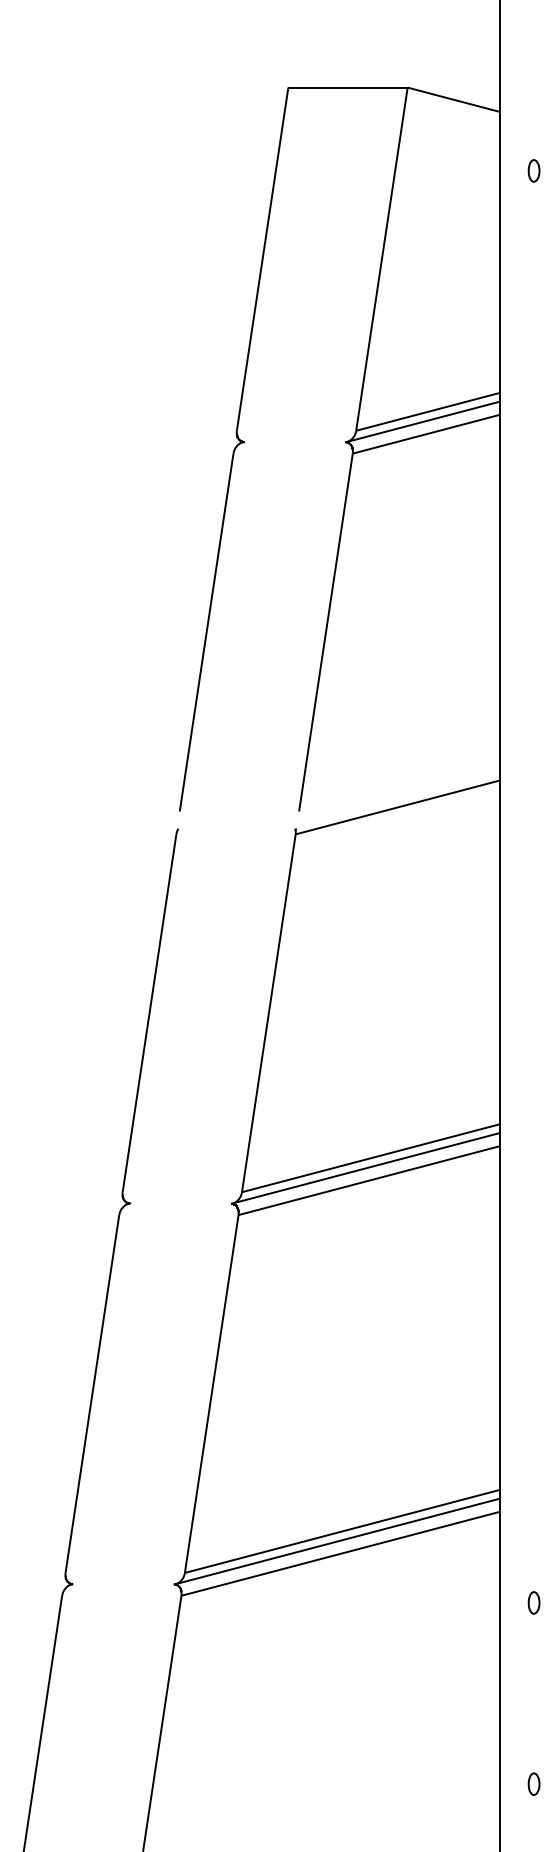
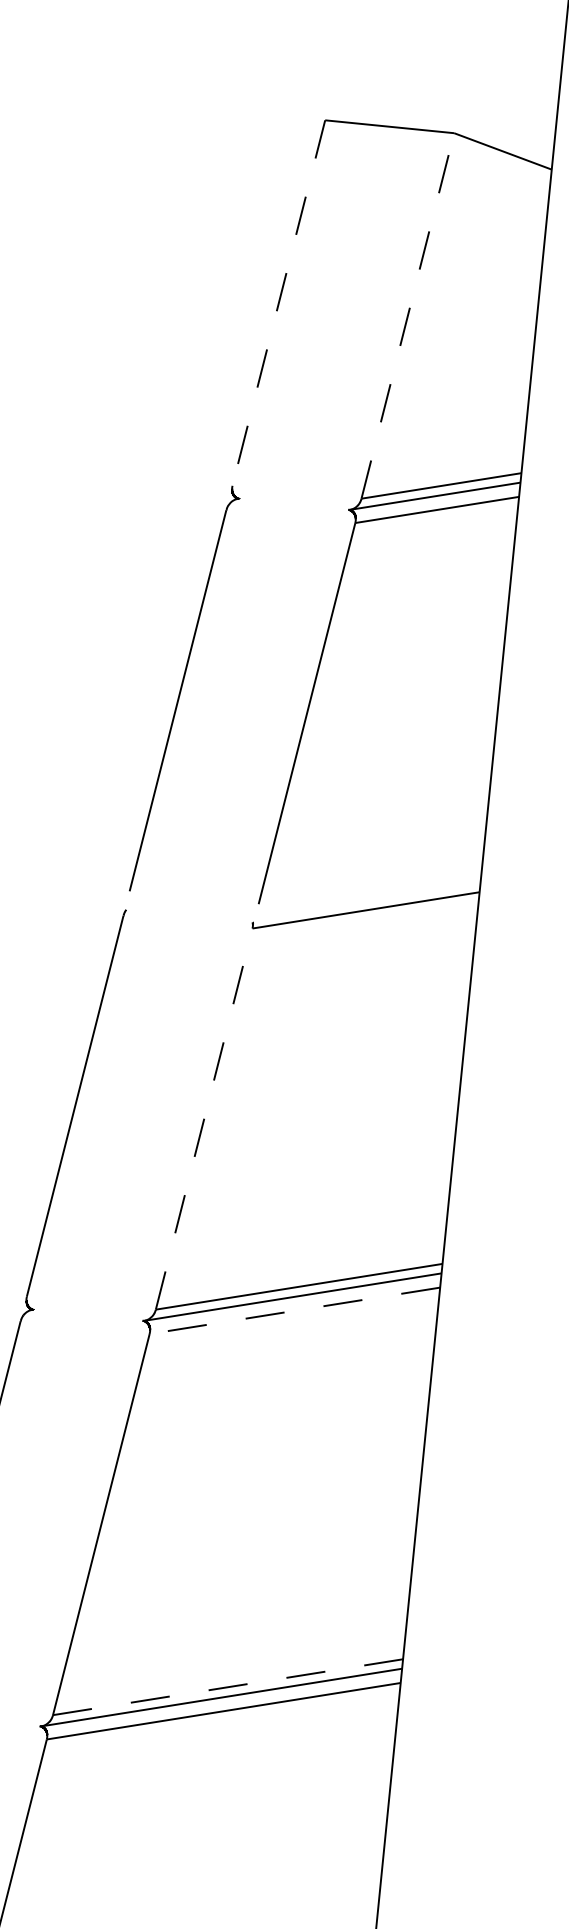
line: (262, 259) -> (278, 303), solid -> dashed
line: (381, 259) -> (407, 316), solid -> dashed
line: (268, 1013) -> (203, 1119), solid -> dashed
line: (368, 1180) -> (293, 1310), solid -> dashed
line: (343, 1531) -> (228, 1687), solid -> dashed
part: (533, 1602) -> (426, 1784), removed

